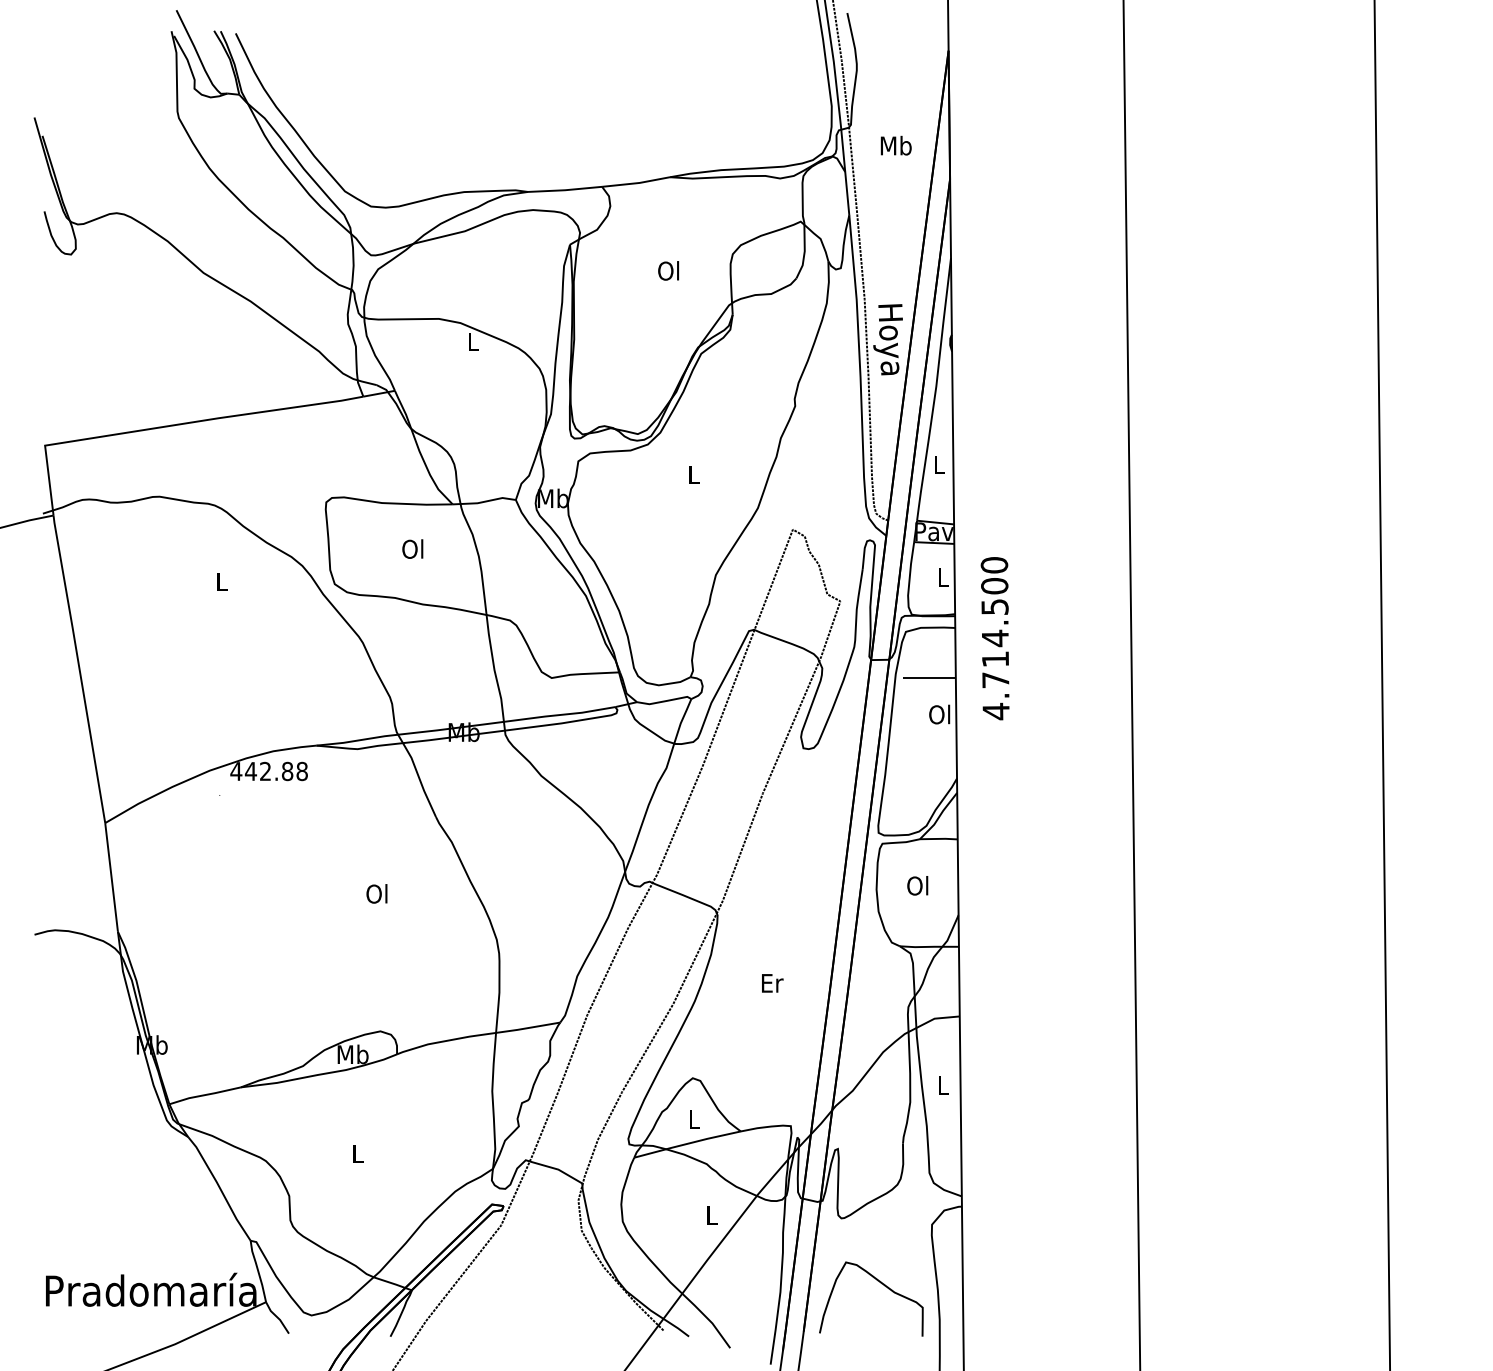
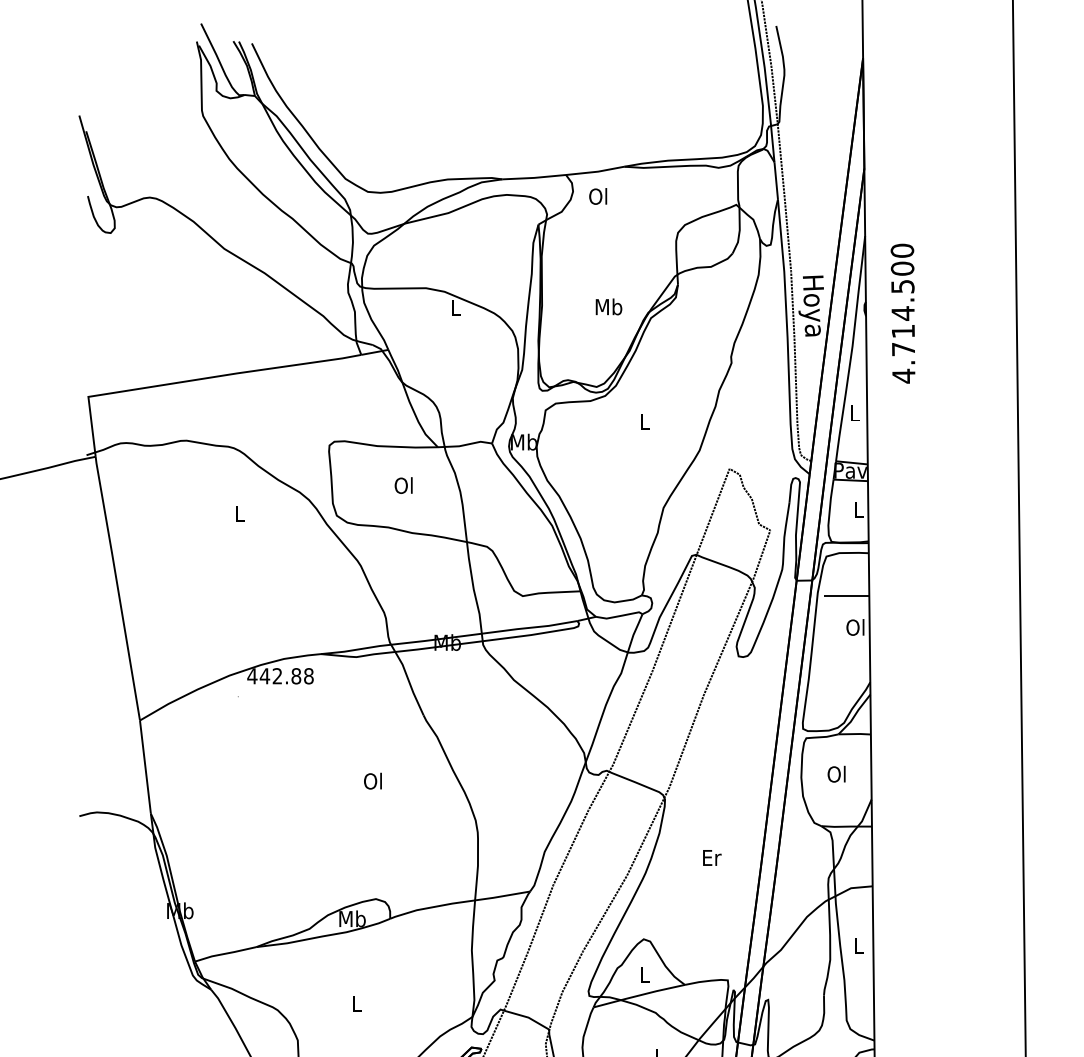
text: (895, 145) -> (608, 306), moved
text: (668, 270) -> (598, 196), moved
text: (994, 638) -> (902, 313), moved

